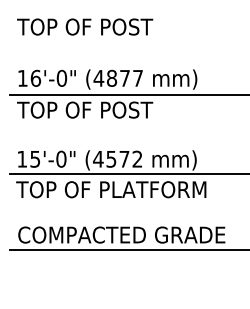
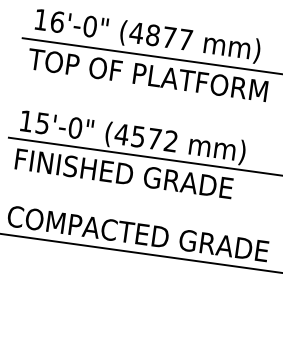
text: (159, 109) -> (207, 82), TOP OF POST -> TOP OF PLATFORM
text: (111, 189) -> (133, 174), TOP OF PLATFORM -> FINISHED GRADE

